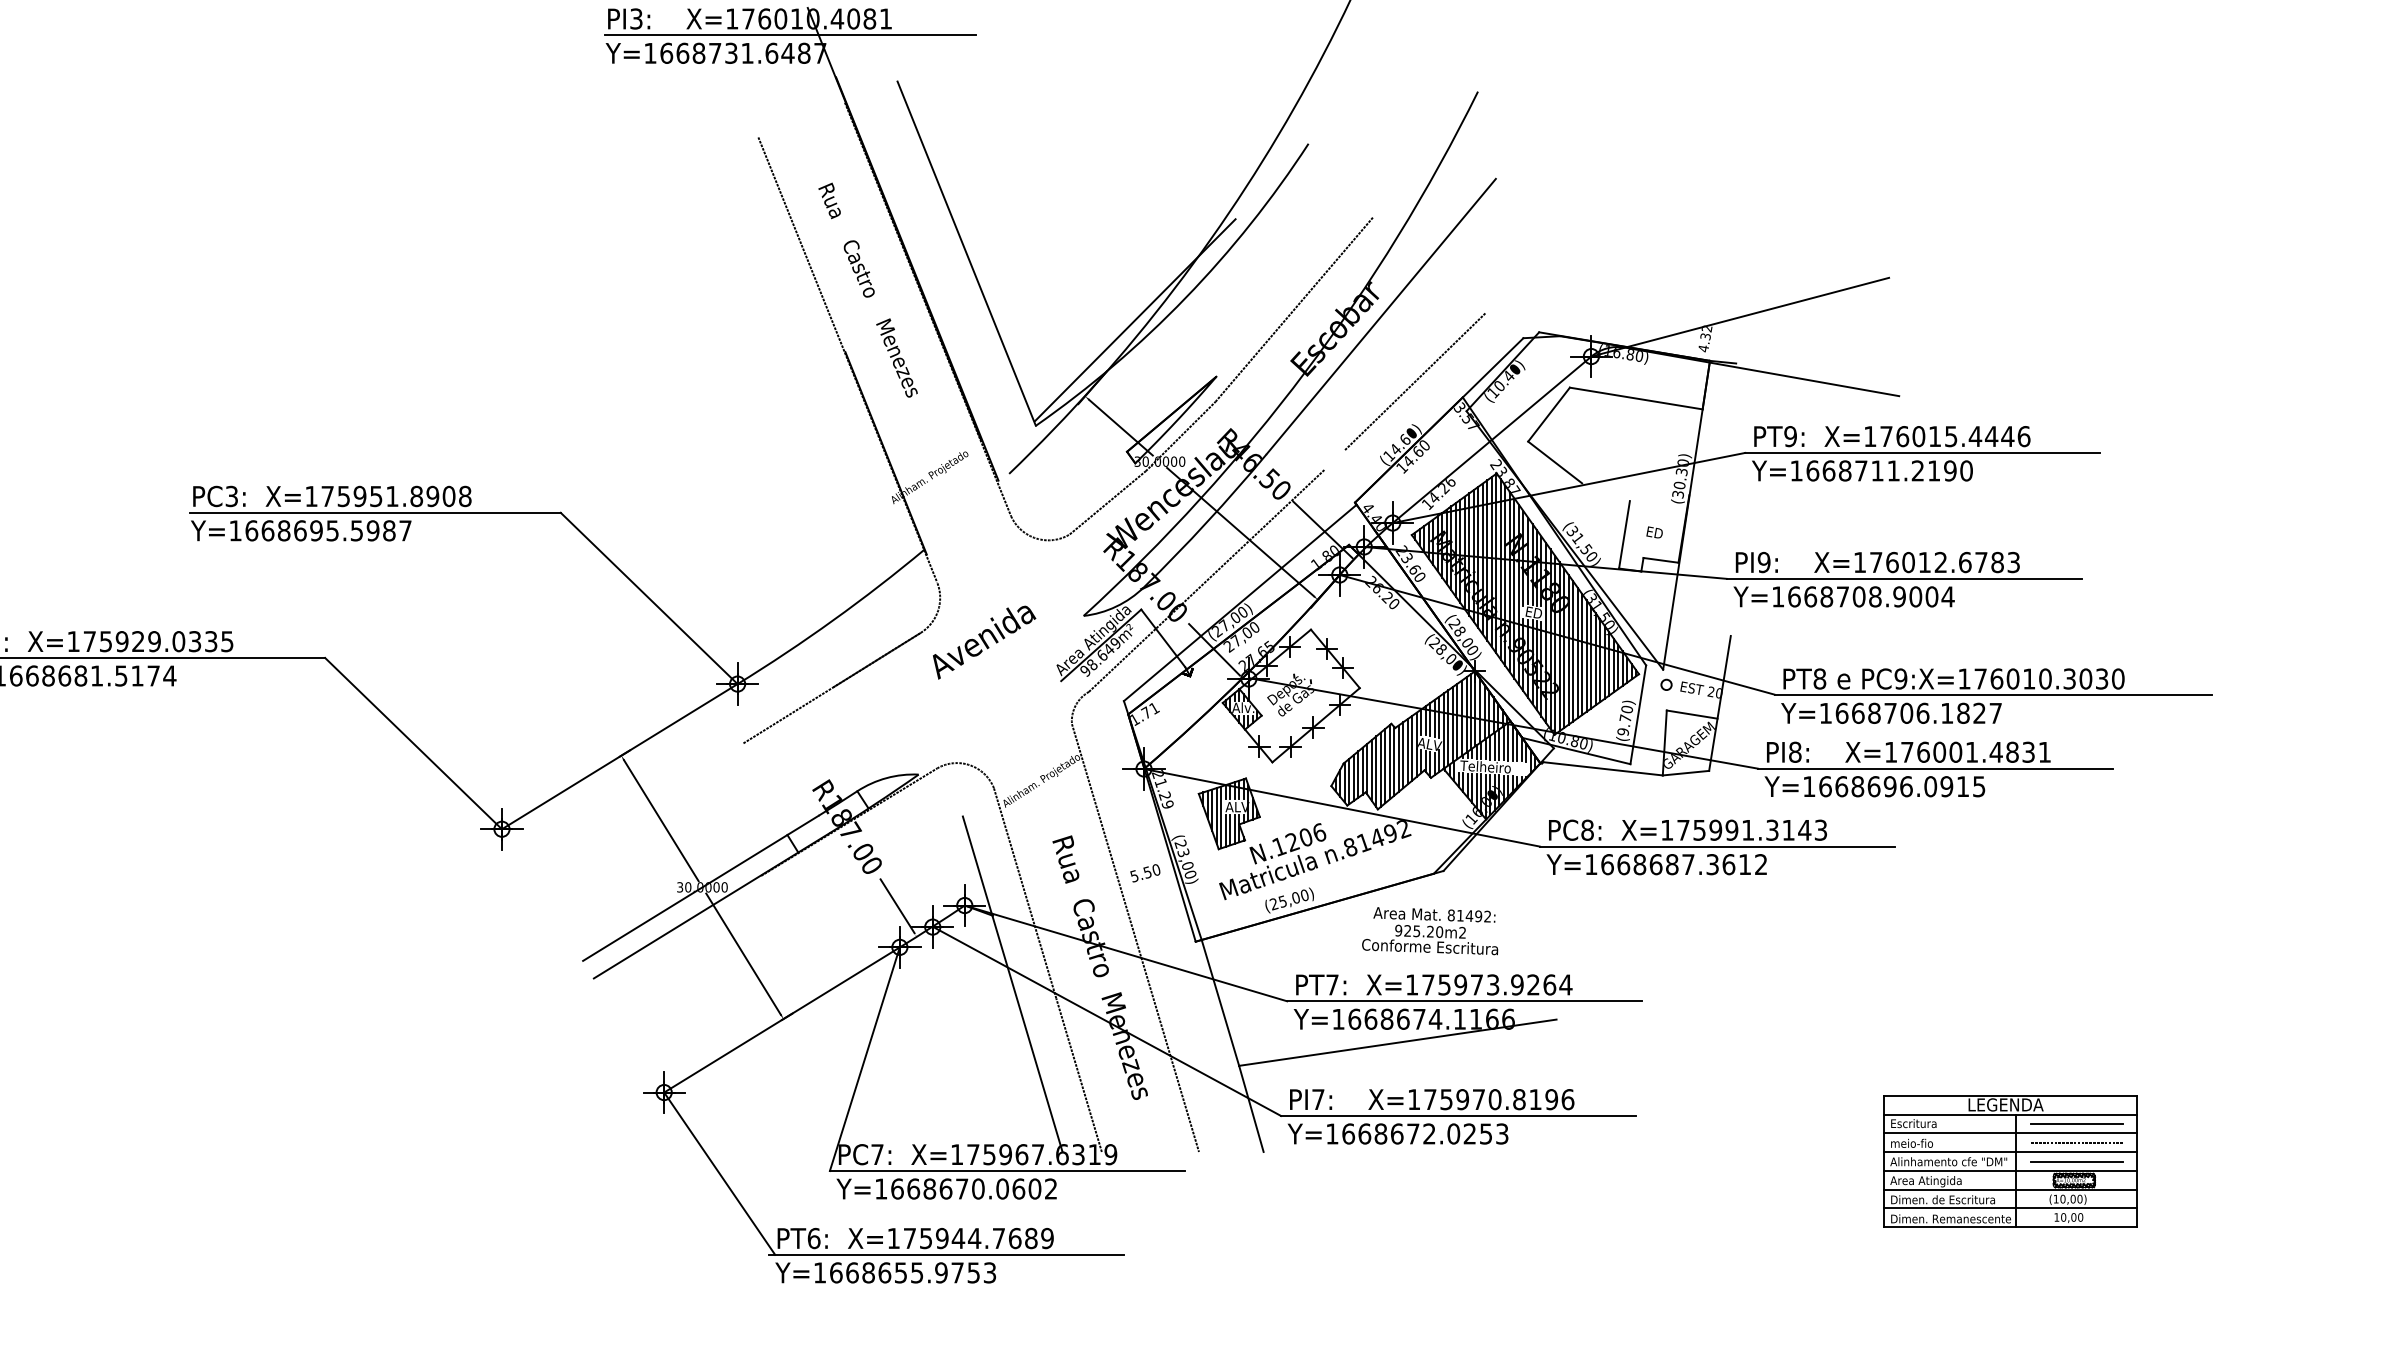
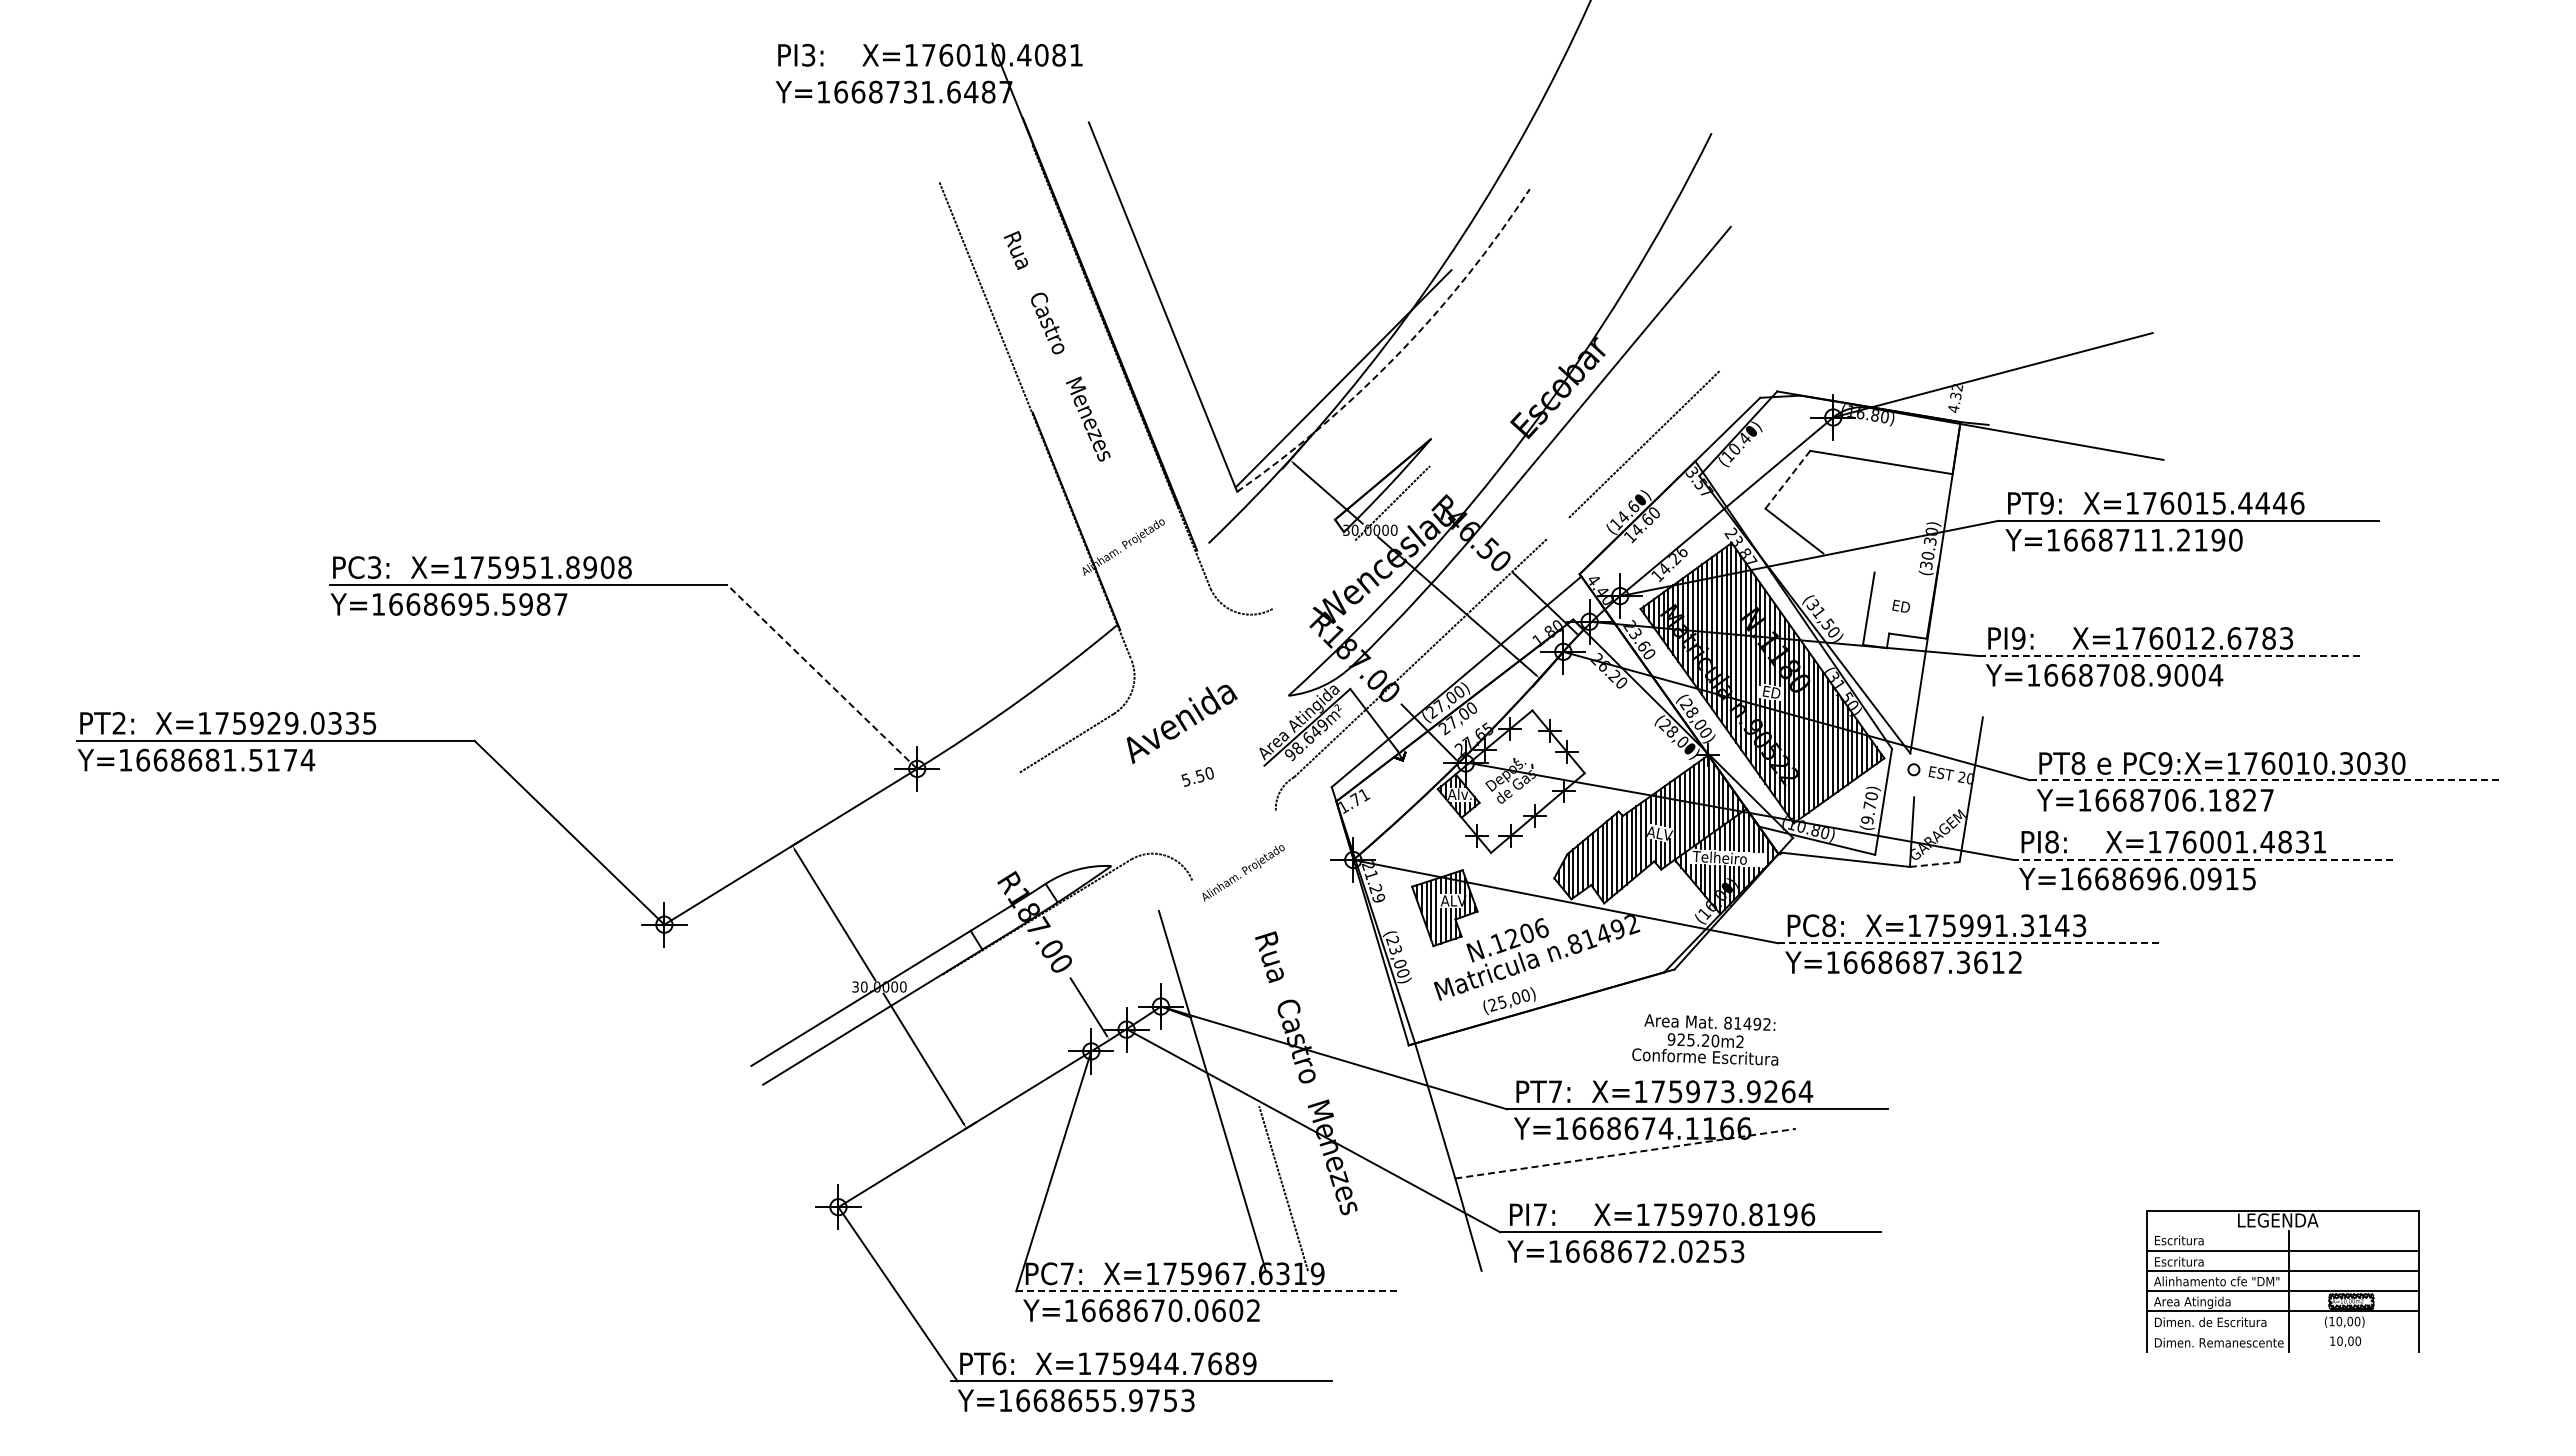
line: (790, 35) -> (973, 72), removed
arc: (1186, 297) -> (1398, 354), solid -> dashed
line: (1294, 309) -> (1514, 367), removed
line: (1548, 414) -> (1787, 479), solid -> dashed
line: (1107, 502) -> (1314, 574), removed
line: (1904, 579) -> (2169, 656), solid -> dashed
line: (648, 597) -> (821, 676), solid -> dashed
line: (831, 688) -> (1017, 773), removed
line: (1993, 694) -> (2264, 780), solid -> dashed
line: (1692, 714) -> (1941, 801), removed
line: (1936, 768) -> (2203, 859), solid -> dashed
line: (1685, 773) -> (1934, 864), solid -> dashed
line: (1718, 846) -> (1969, 943), solid -> dashed
text: (1145, 872) -> (1197, 776), moved
line: (1024, 893) -> (1225, 993), removed
text: (1430, 930) -> (1705, 1039), moved
line: (1135, 937) -> (1344, 1040), removed
line: (1398, 1042) -> (1626, 1153), solid -> dashed
line: (2010, 1114) -> (2283, 1230), removed
line: (2077, 1123) -> (2354, 1240), removed
line: (2076, 1142) -> (2353, 1260), removed
text: (1914, 1143) -> (2179, 1261), meio-fio -> Escritura
line: (2077, 1161) -> (2354, 1281), removed
line: (1008, 1171) -> (1207, 1291), solid -> dashed
line: (2010, 1208) -> (2283, 1331), removed
line: (2010, 1227) -> (2283, 1351), removed

